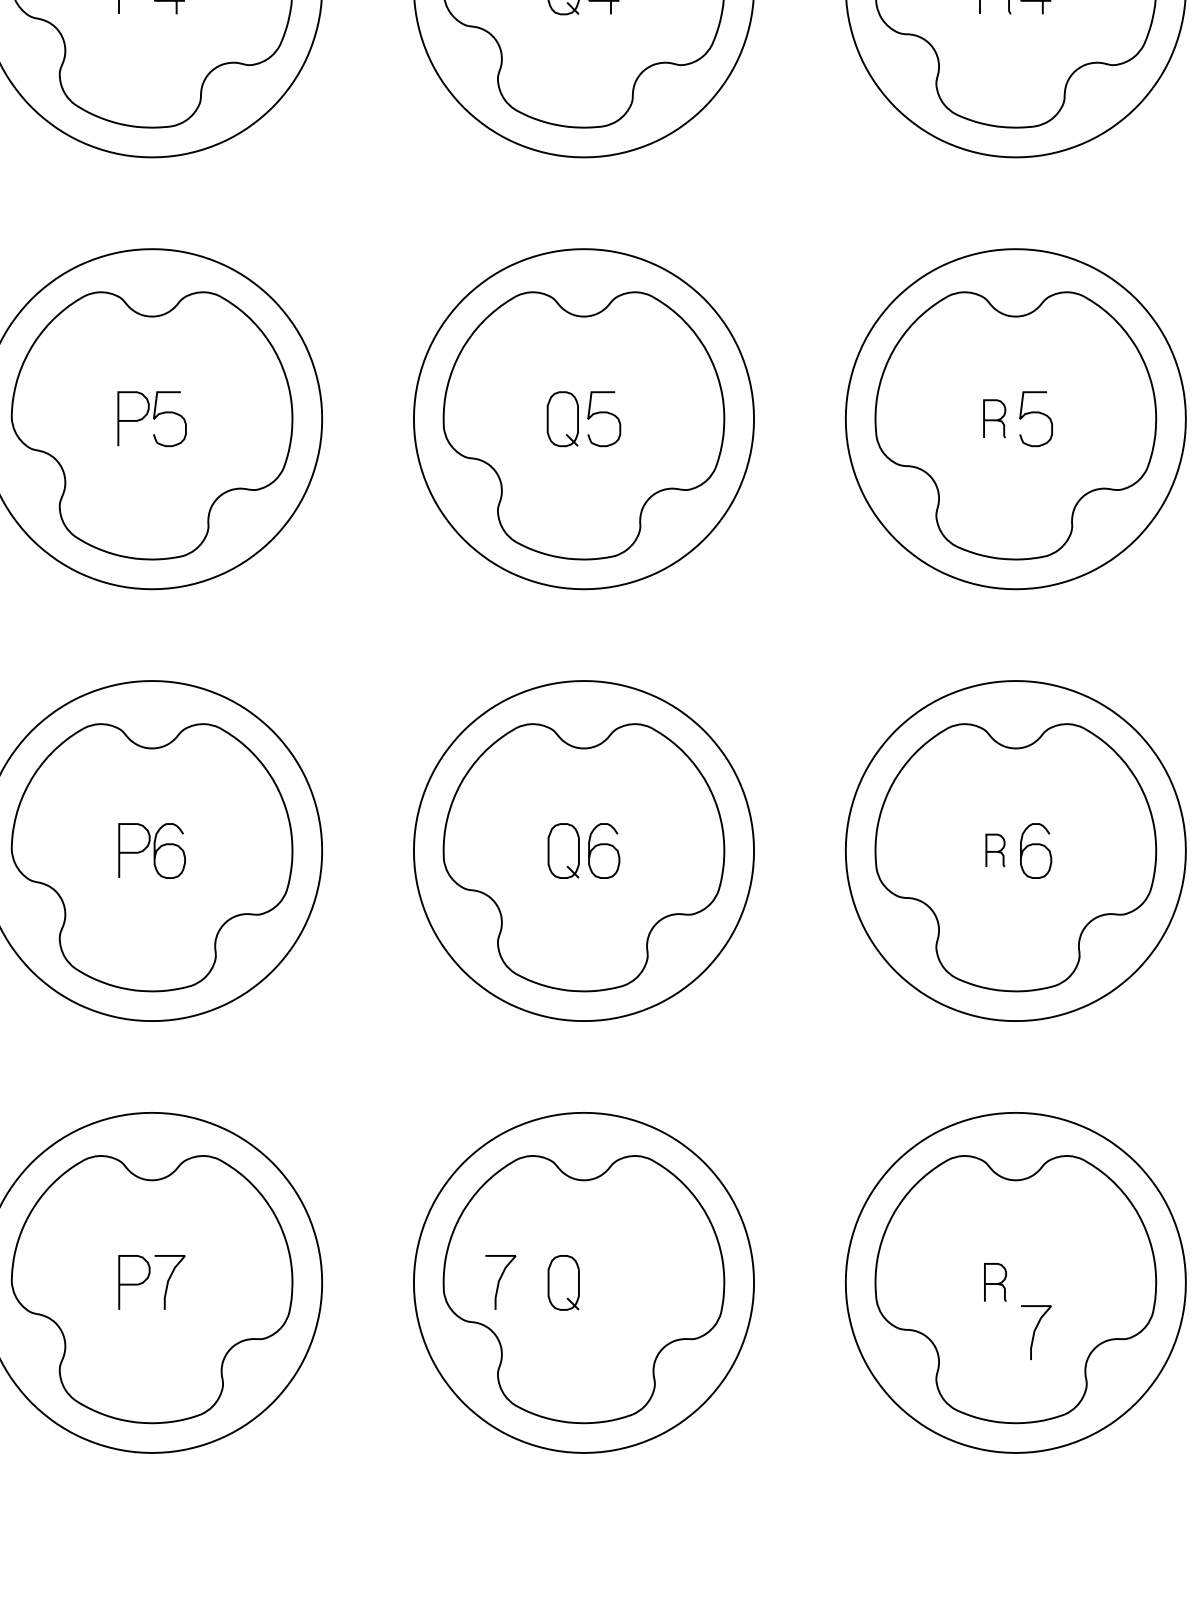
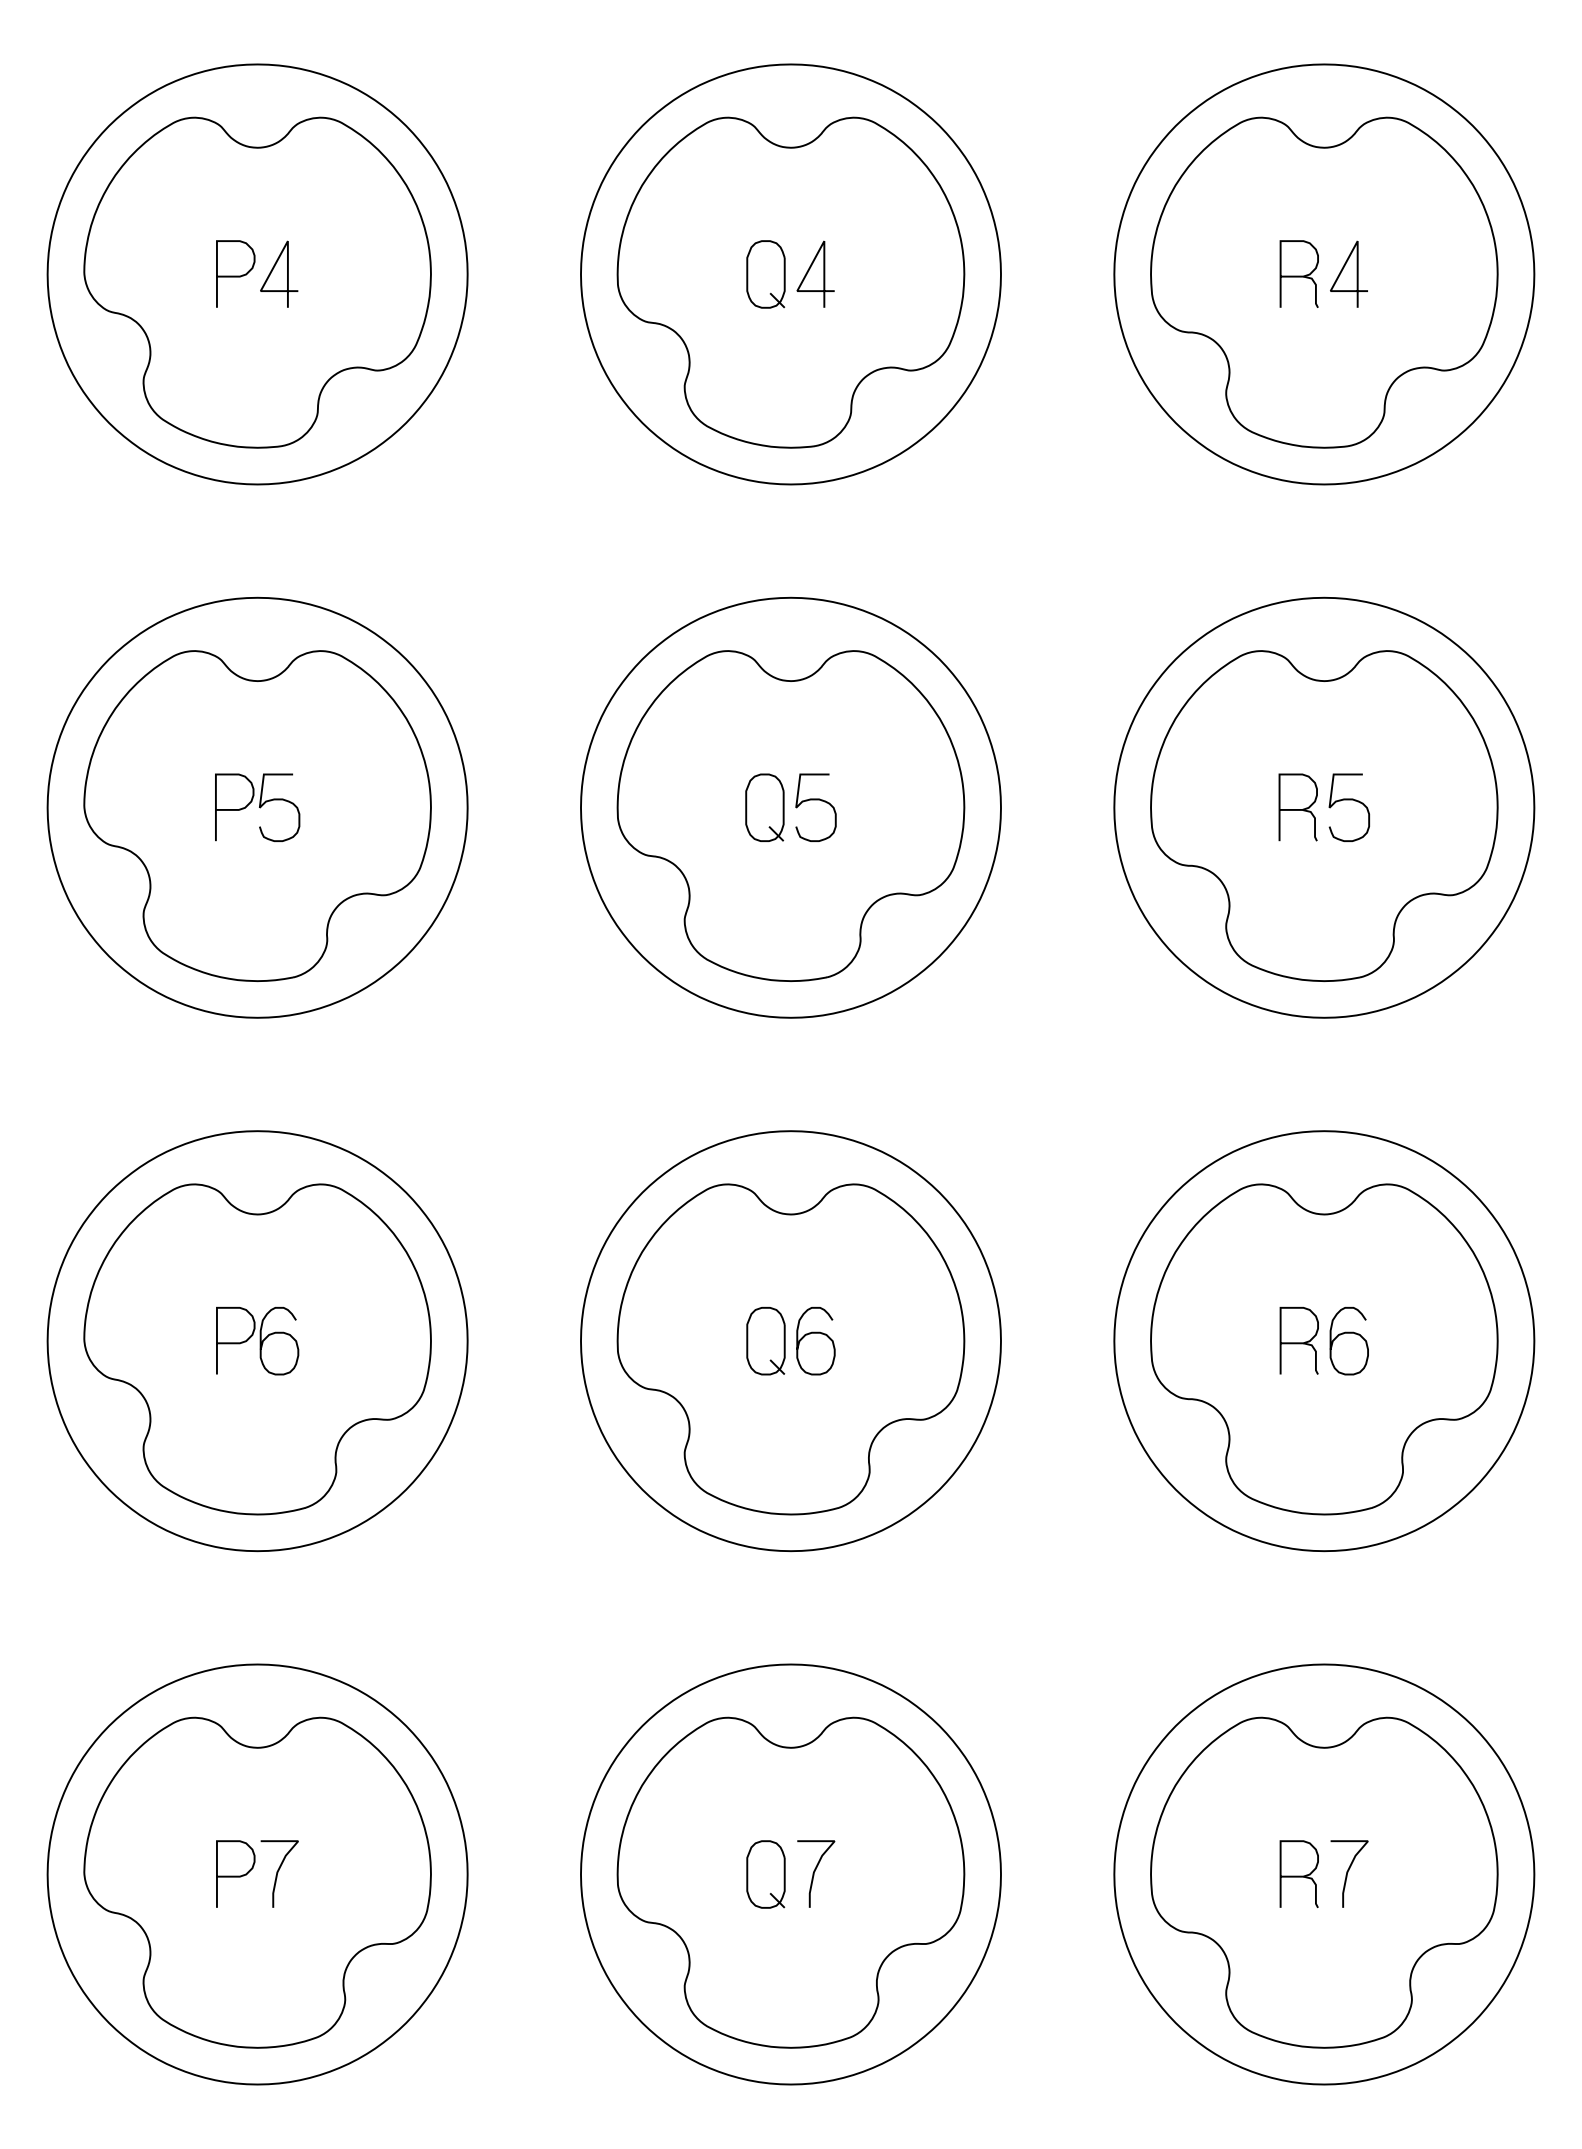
part: (994, 418) -> (1297, 807), size x1.43
part: (994, 850) -> (1298, 1340), size x1.67
curve: (499, 1282) -> (814, 1873), moved
part: (994, 1282) -> (1298, 1873), size x1.43
curve: (1035, 1331) -> (1348, 1872), moved

